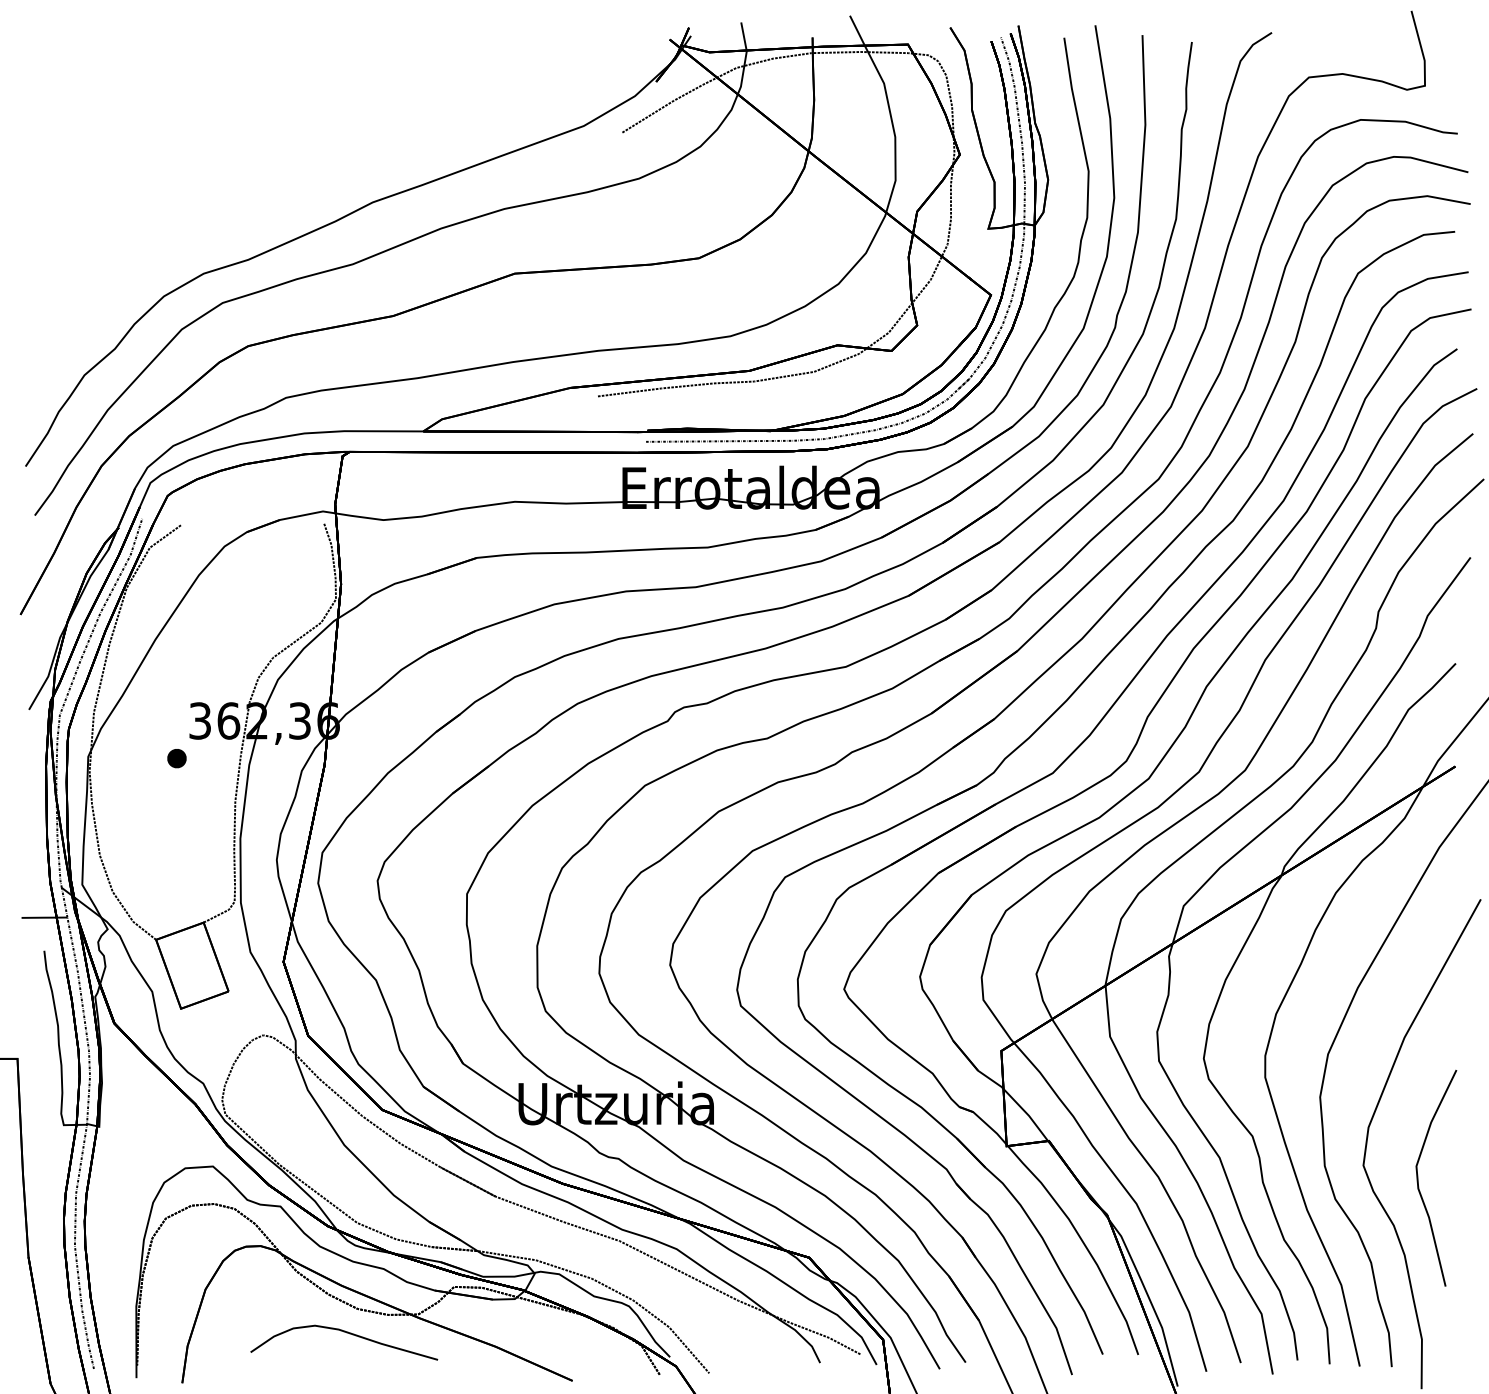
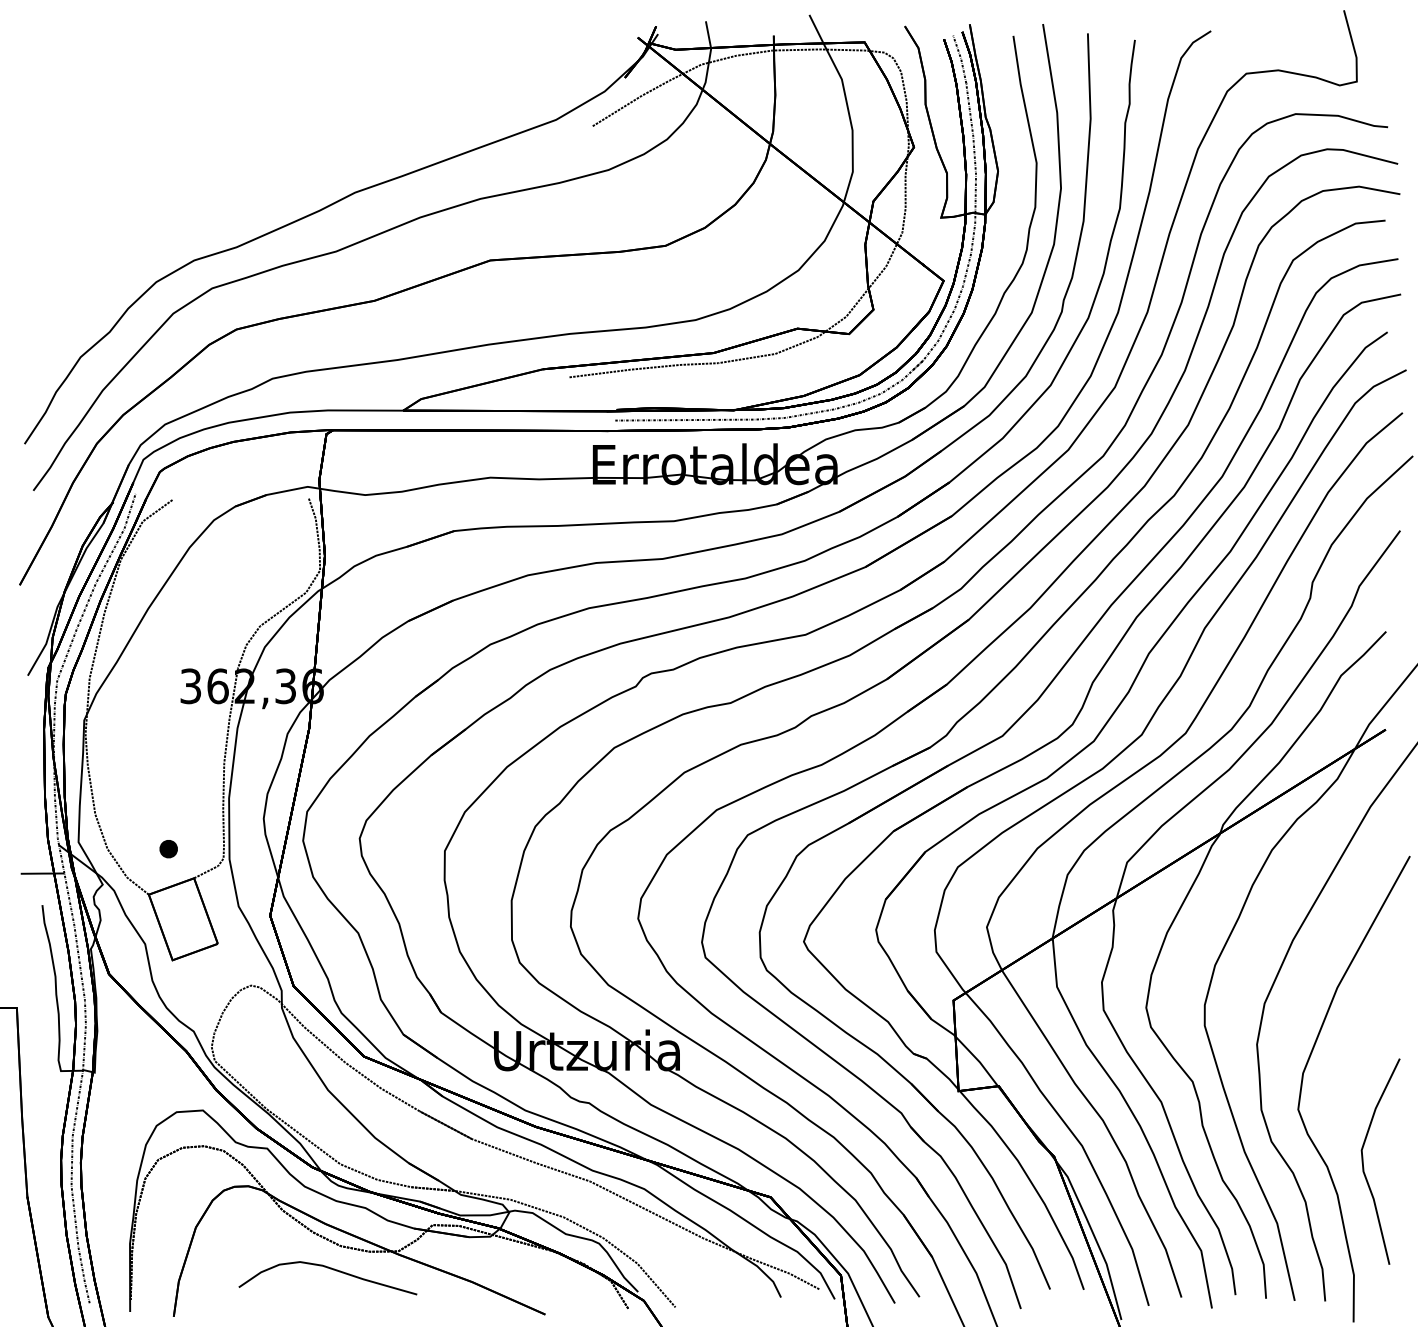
part: (176, 758) -> (168, 849), moved
curve: (1418, 1178) -> (1363, 1161), moved

